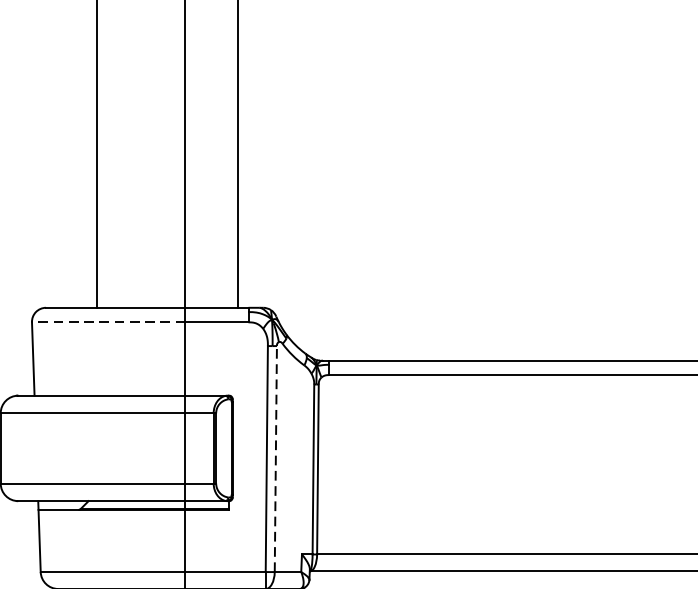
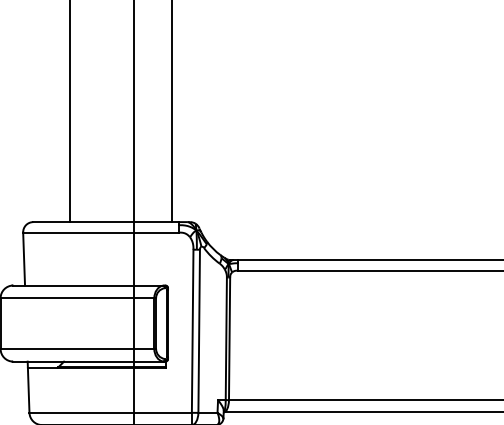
line: (108, 322) -> (78, 232), dashed -> solid
line: (276, 459) -> (199, 331), dashed -> solid

